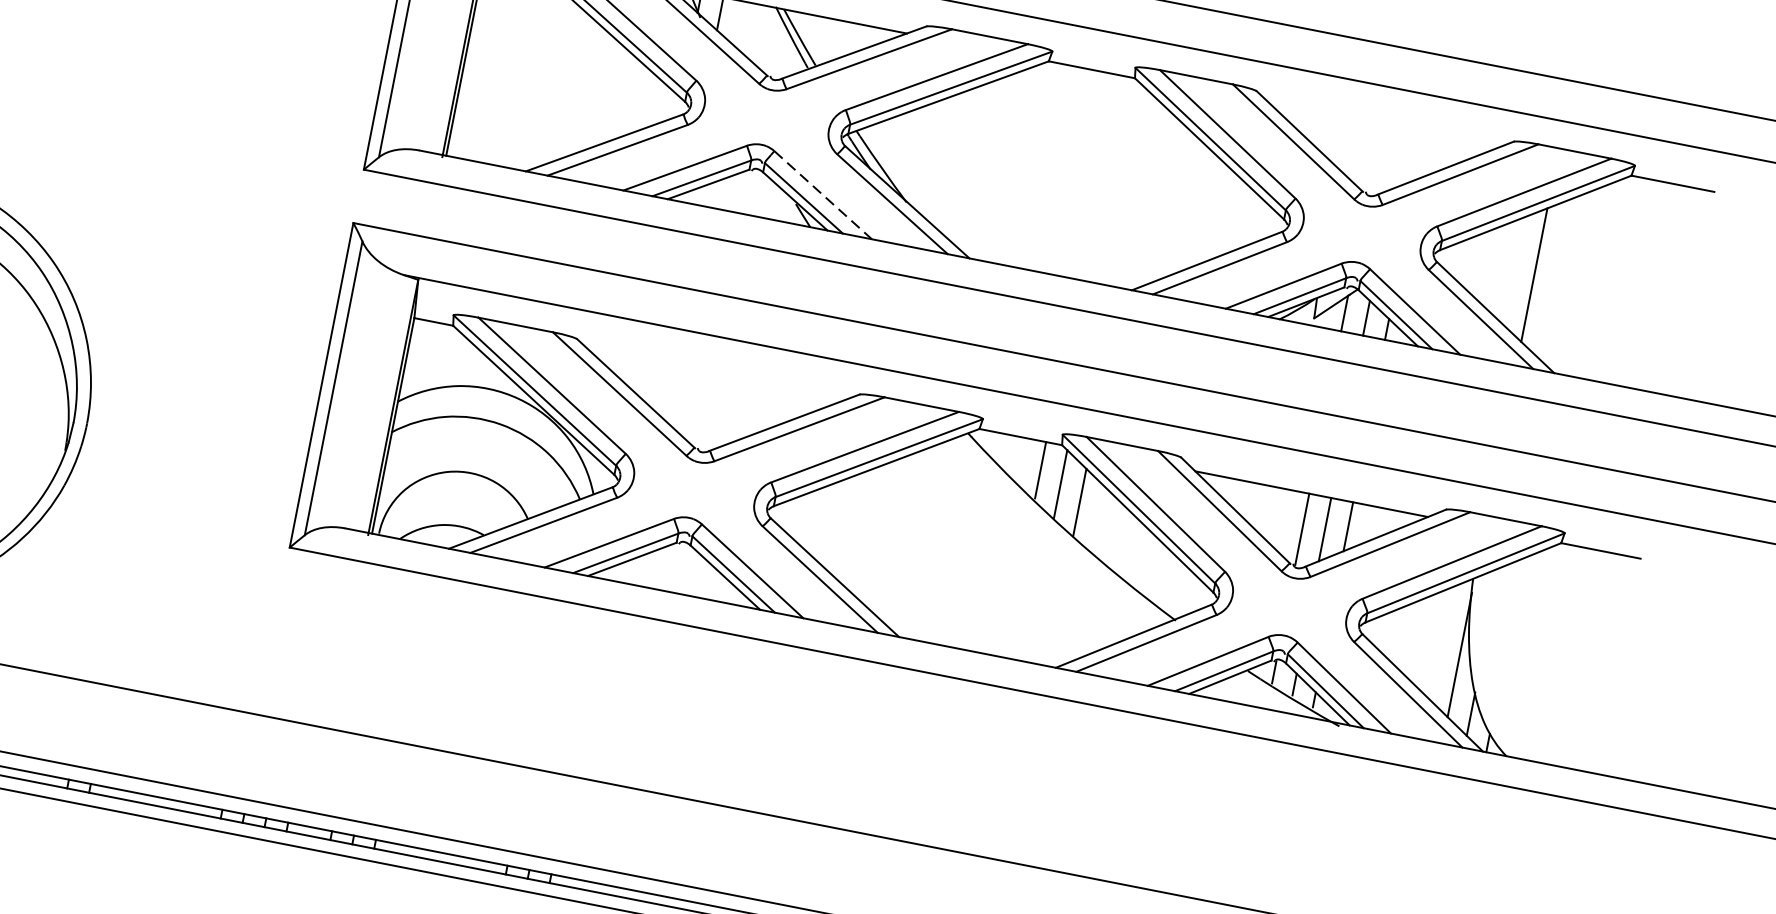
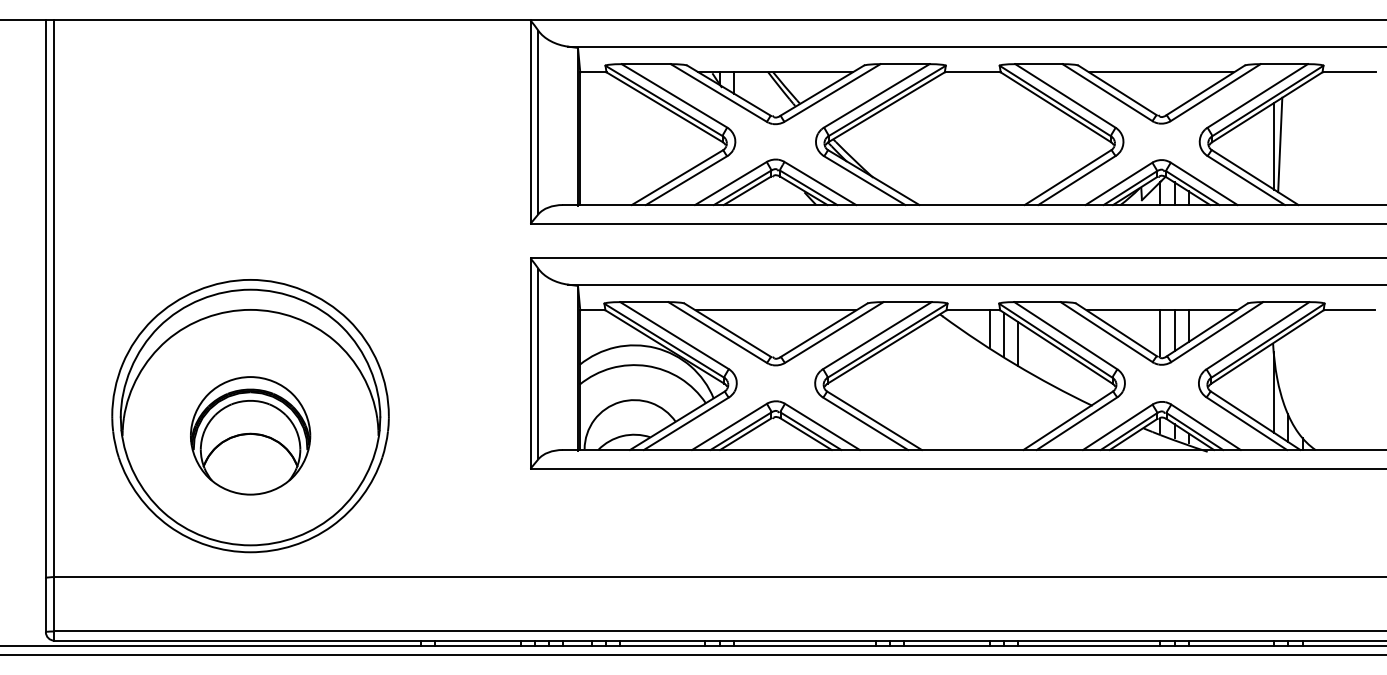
line: (1383, 127) -> (1161, 72), added
line: (823, 195) -> (820, 183), dashed -> solid
line: (1544, 274) -> (1280, 144), added
line: (715, 377) -> (775, 310), added

